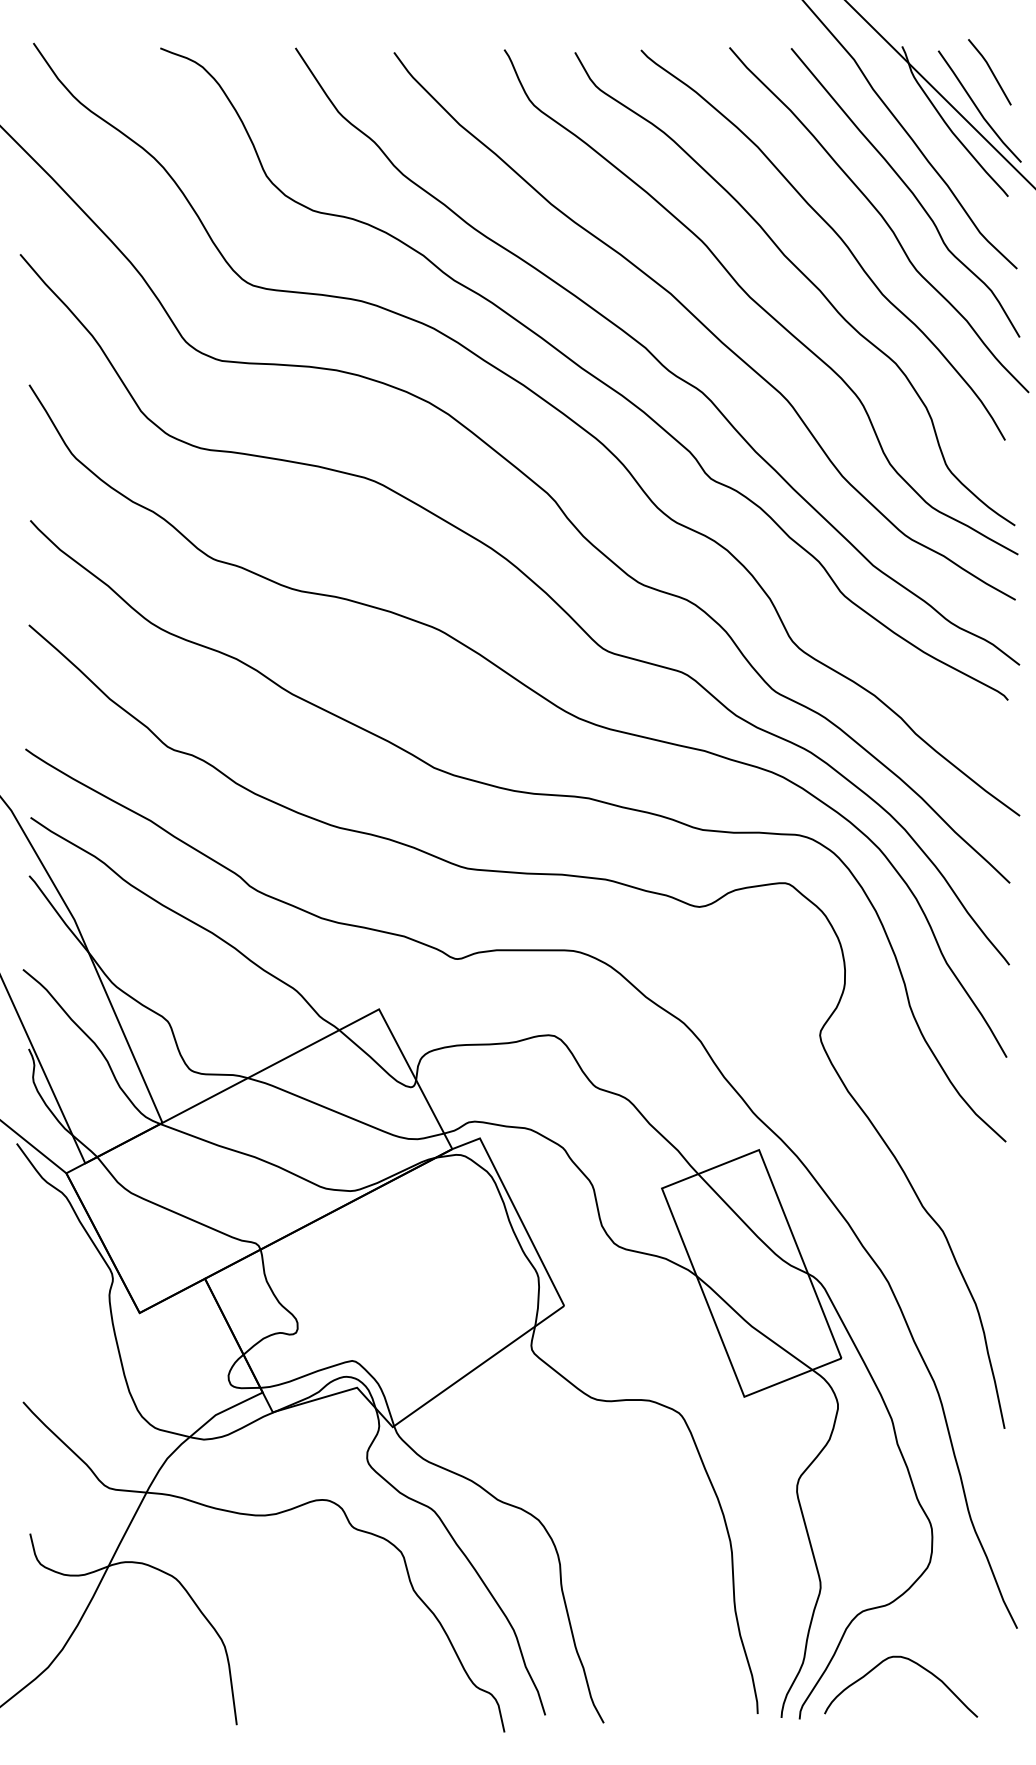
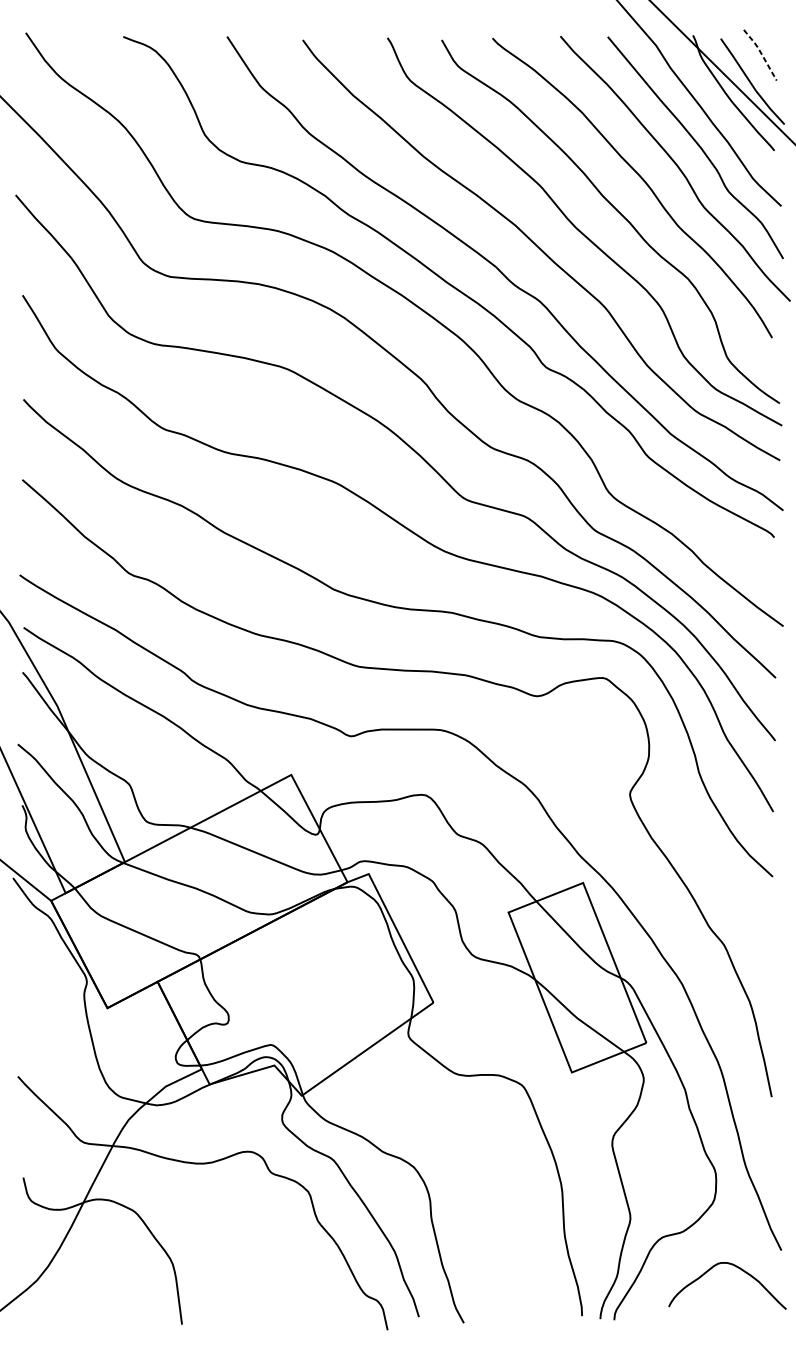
line: (991, 70) -> (761, 53), solid -> dashed
curve: (912, 1662) -> (736, 1267), moved

